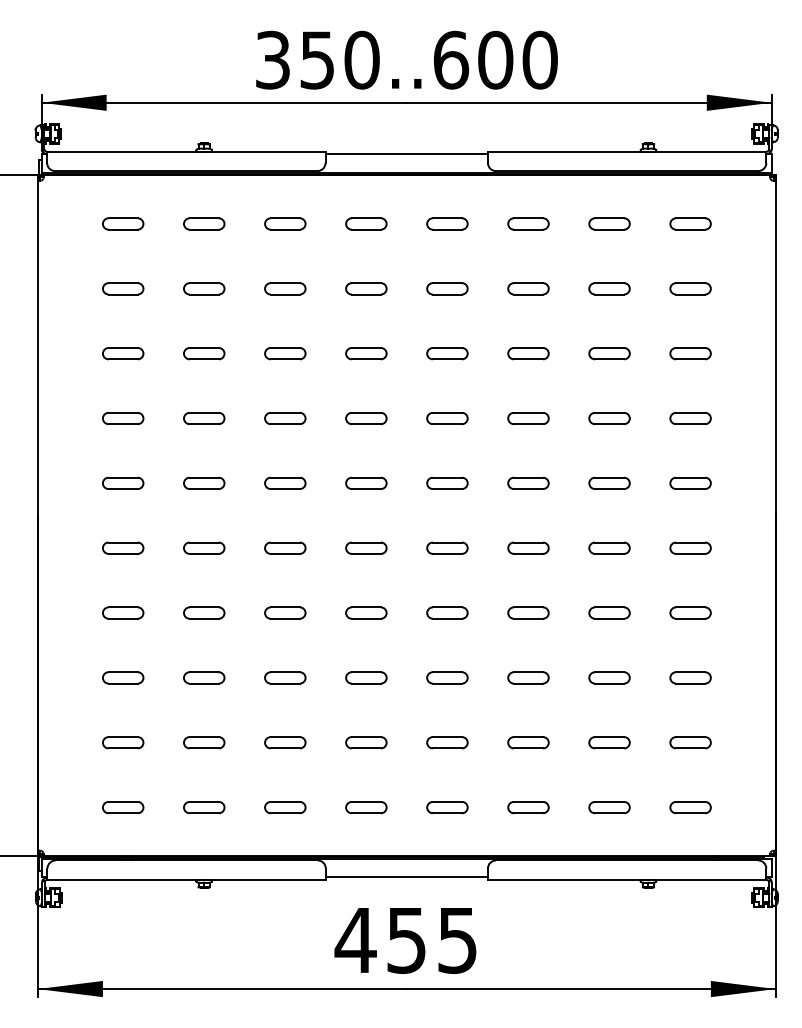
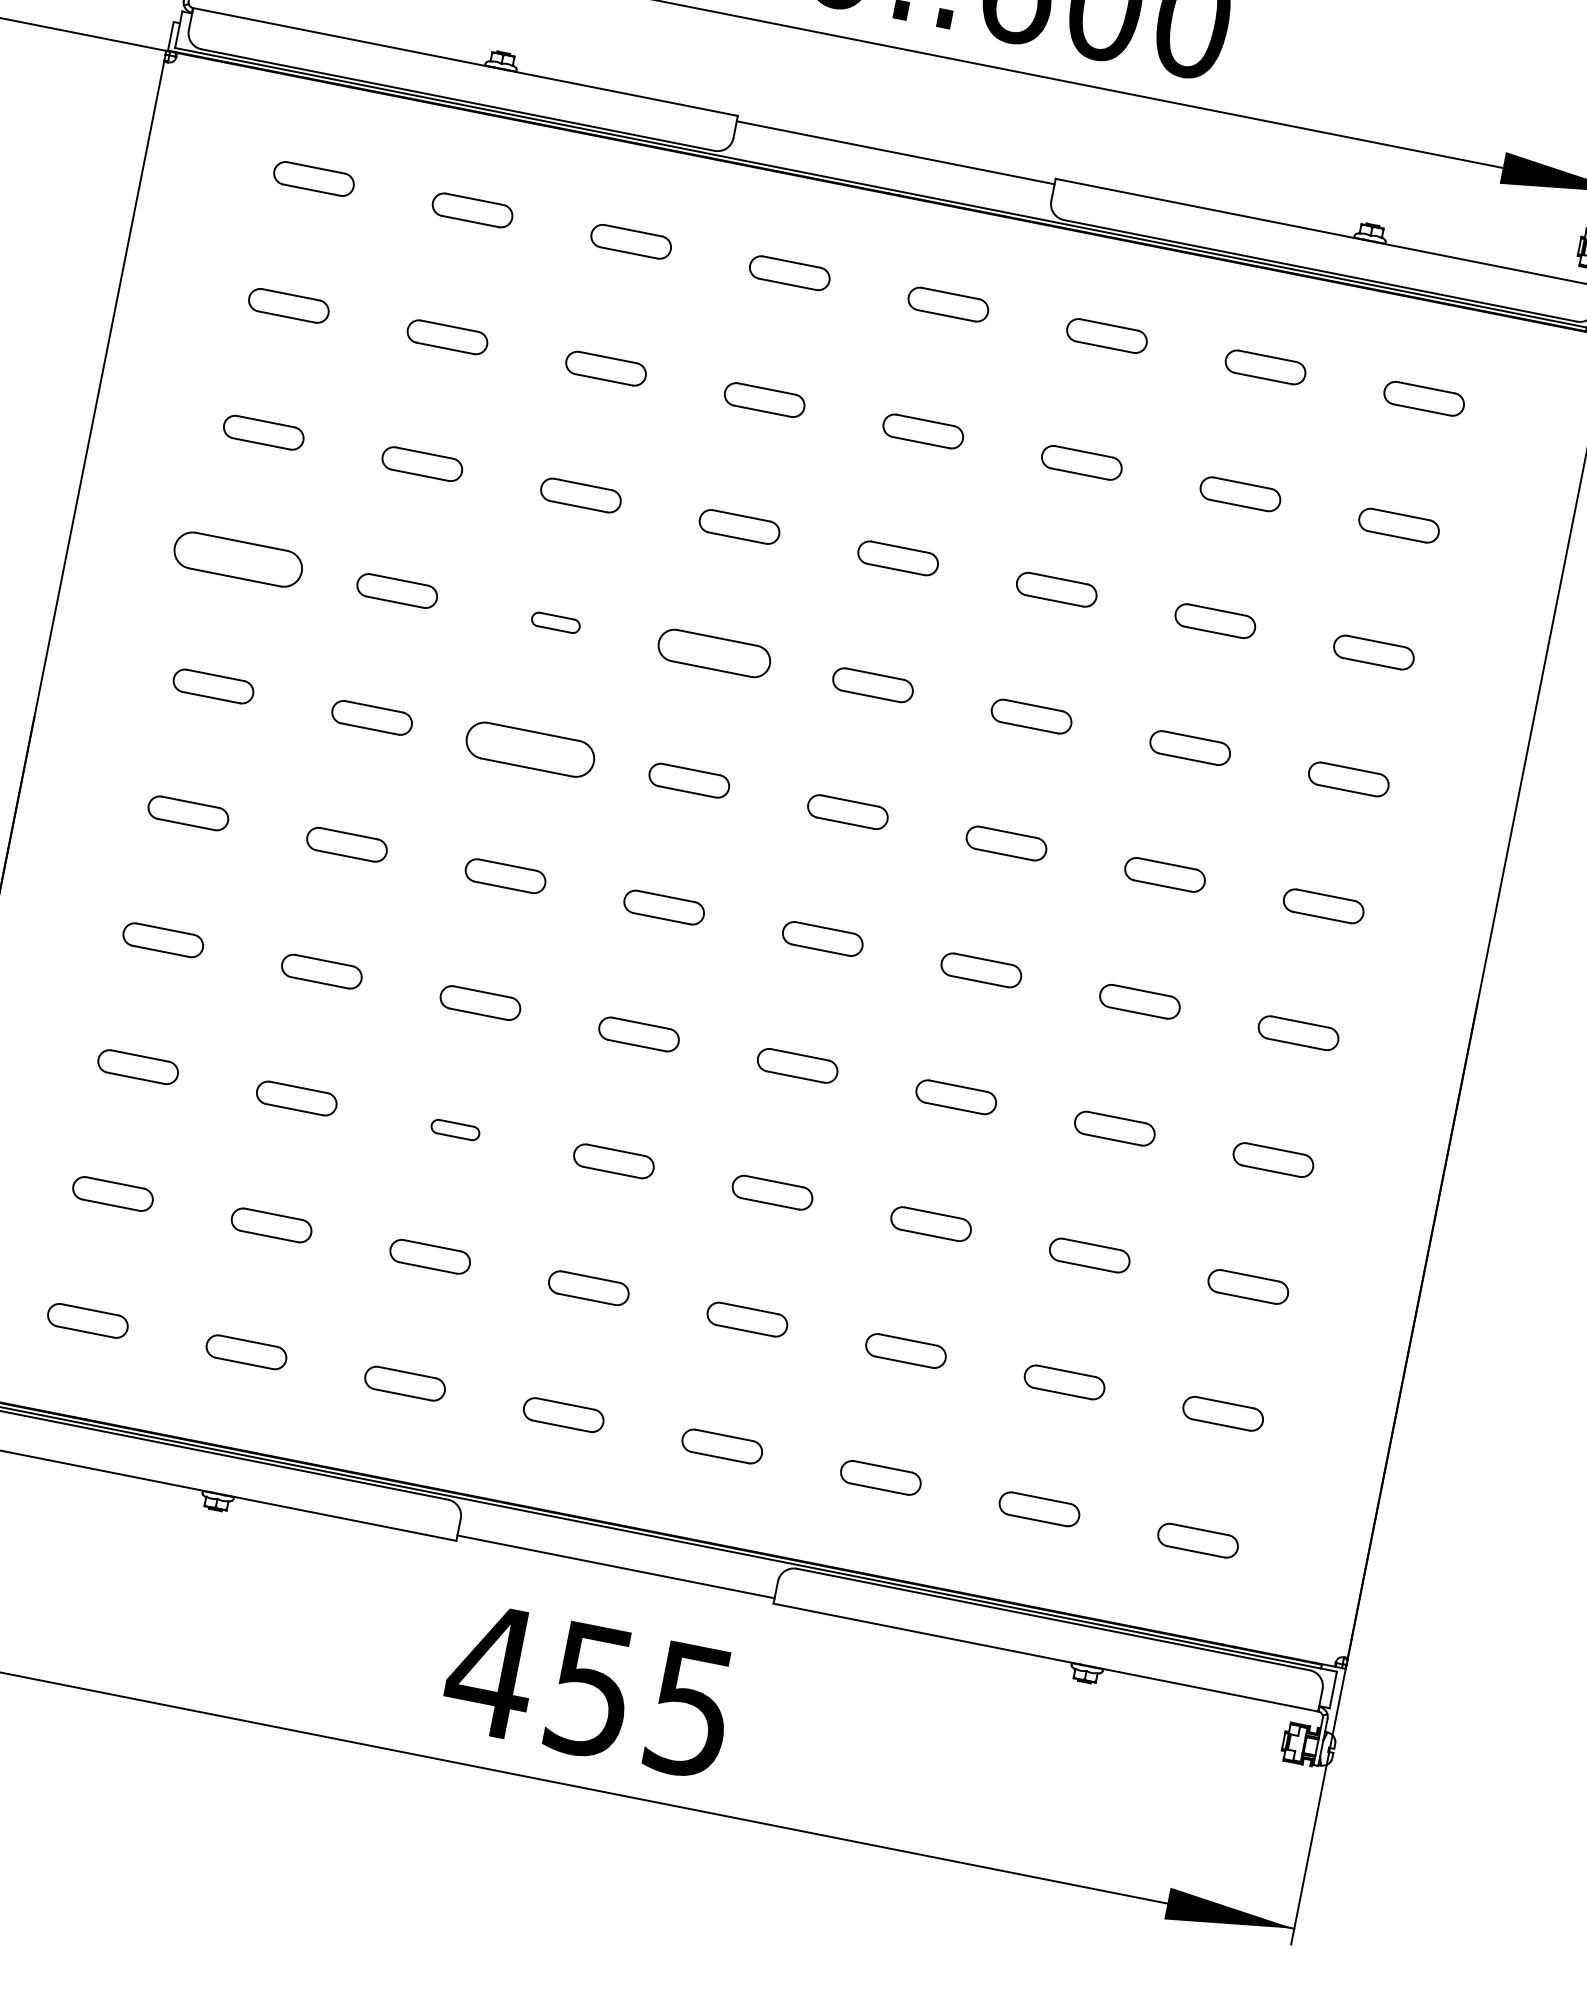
part: (123, 418) -> (239, 559), size x1.6
part: (285, 418) -> (556, 622), size x0.6
part: (366, 418) -> (714, 653), size x1.4
part: (285, 482) -> (531, 747), size x1.6
part: (285, 677) -> (455, 1129), size x0.6

